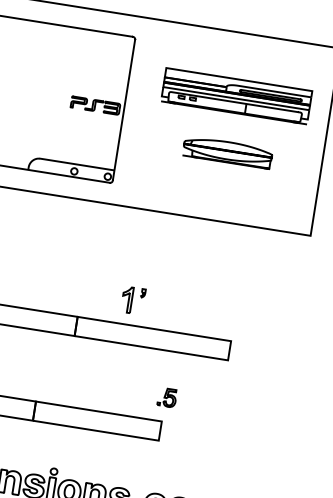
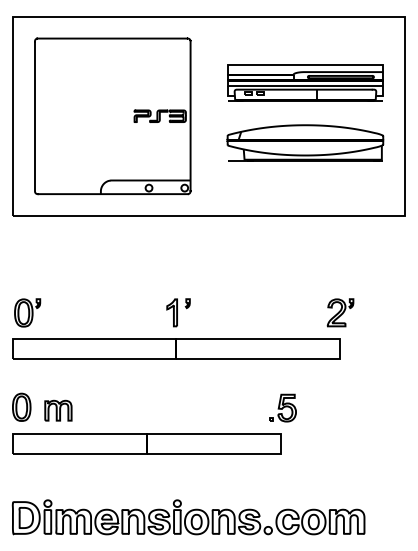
part: (227, 151) -> (305, 142), size x1.67
part: (133, 300) -> (178, 312), moved
part: (235, 316) -> (340, 312), added
part: (166, 397) -> (282, 407), size x1.43

